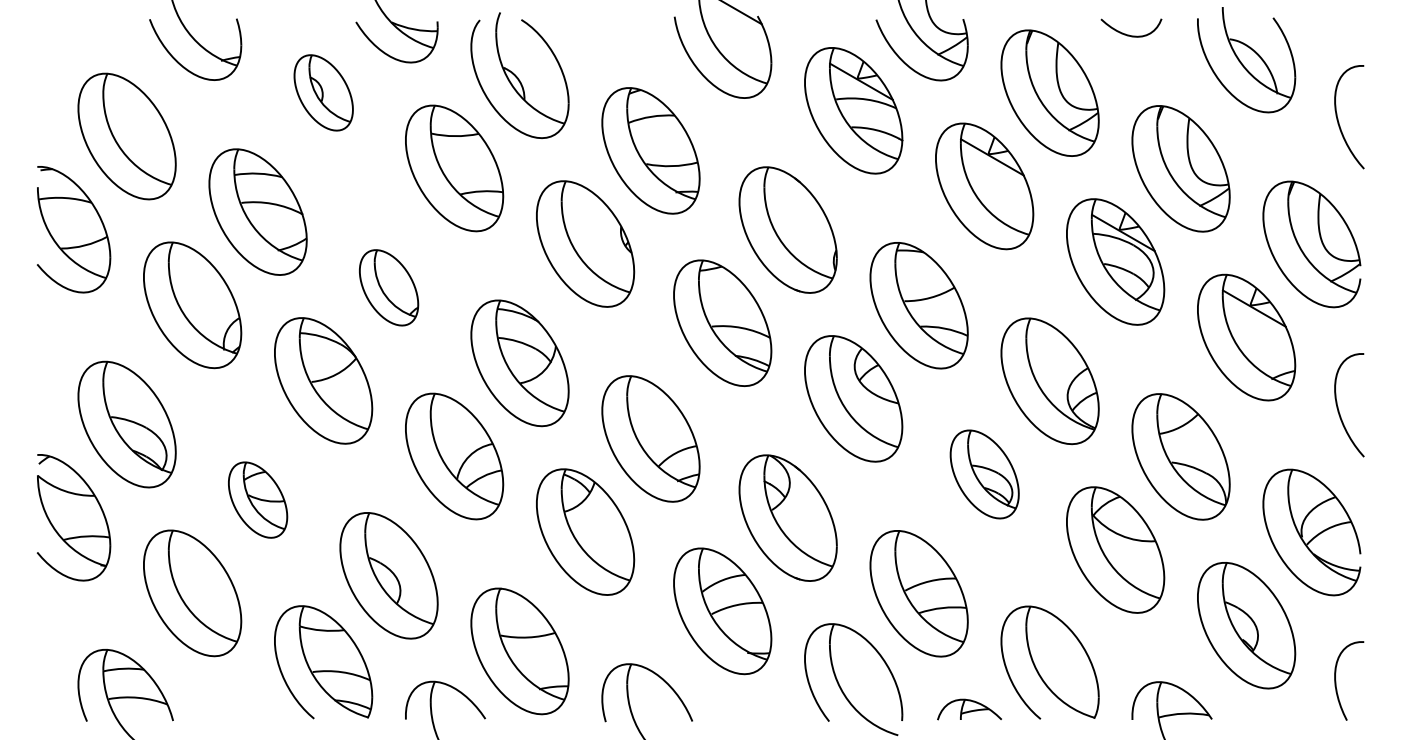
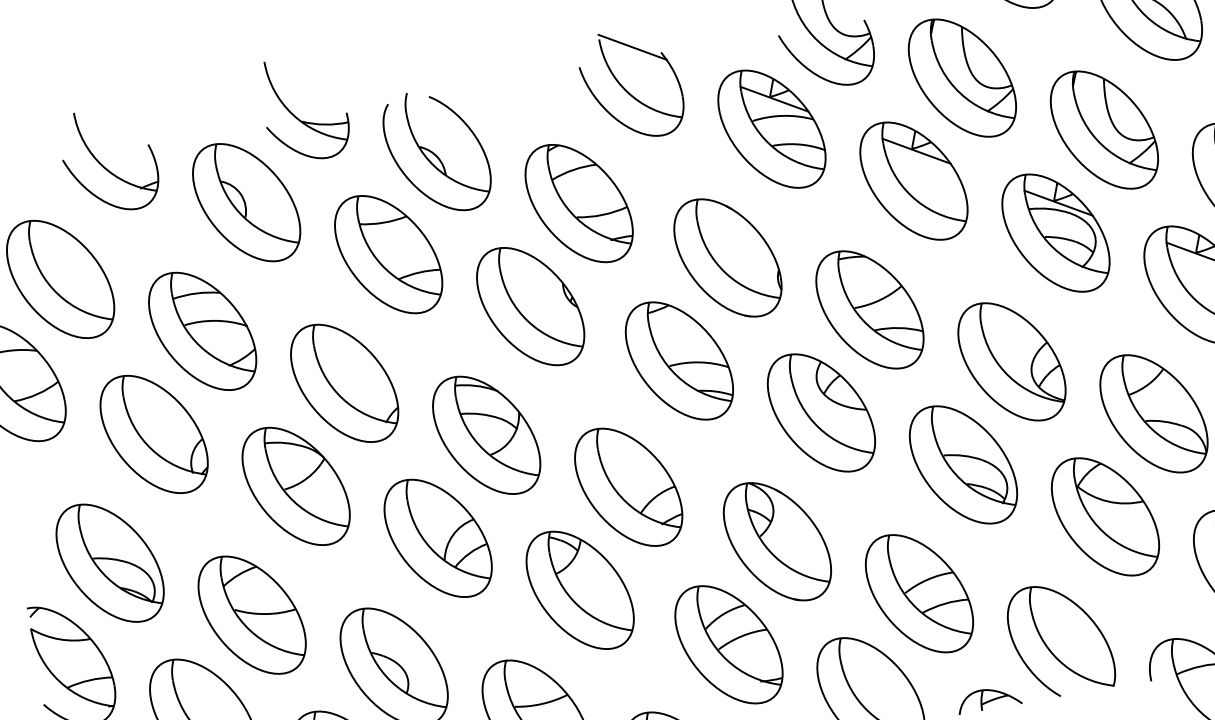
part: (323, 92) -> (246, 202), size x1.67
part: (388, 287) -> (344, 383), size x1.67
part: (984, 474) -> (963, 465), size x1.43
part: (257, 499) -> (251, 614), size x1.67

